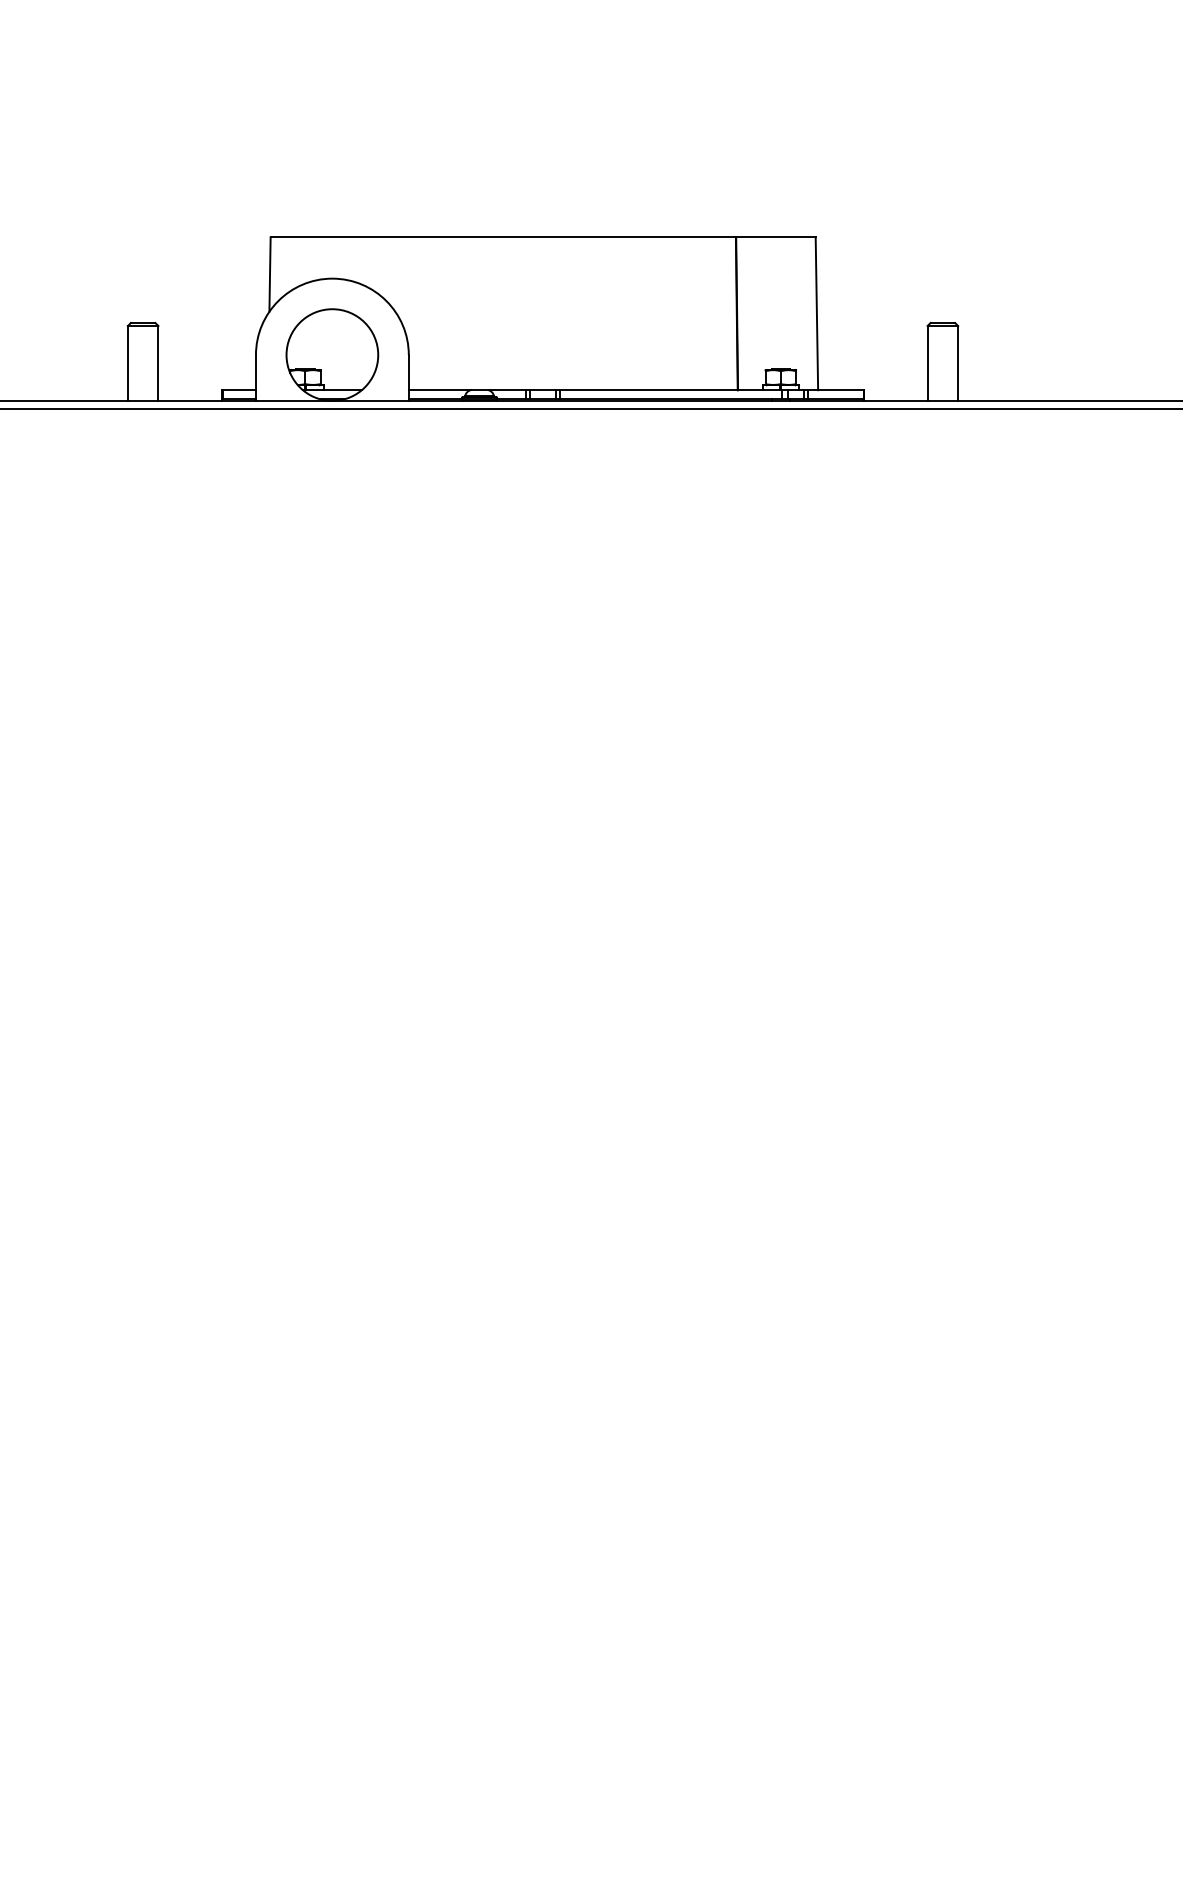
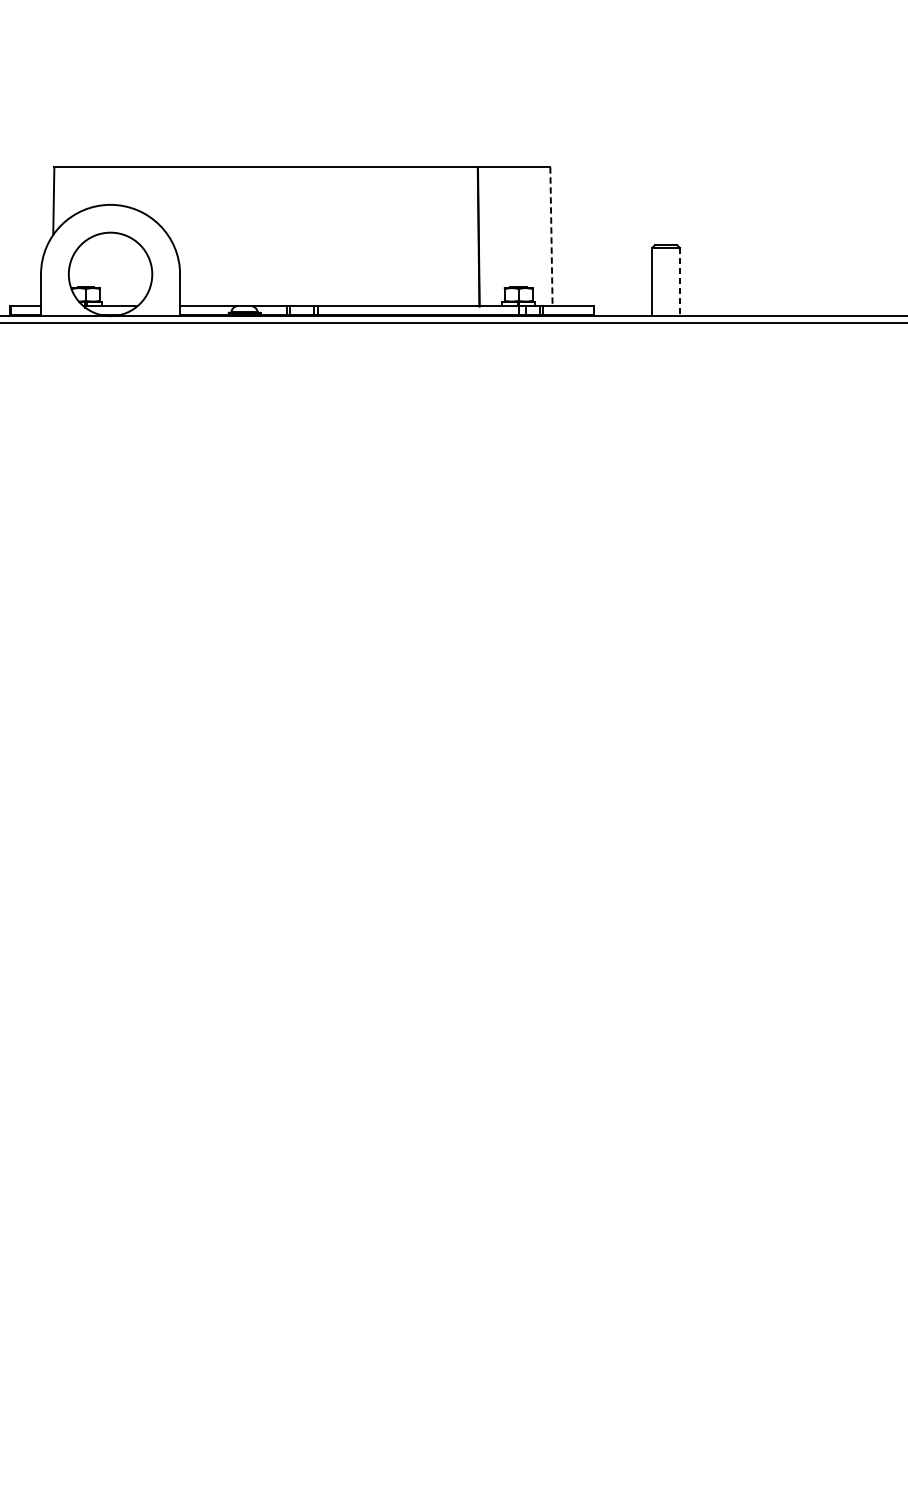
line: (816, 314) -> (551, 237), solid -> dashed
line: (958, 363) -> (680, 282), solid -> dashed

